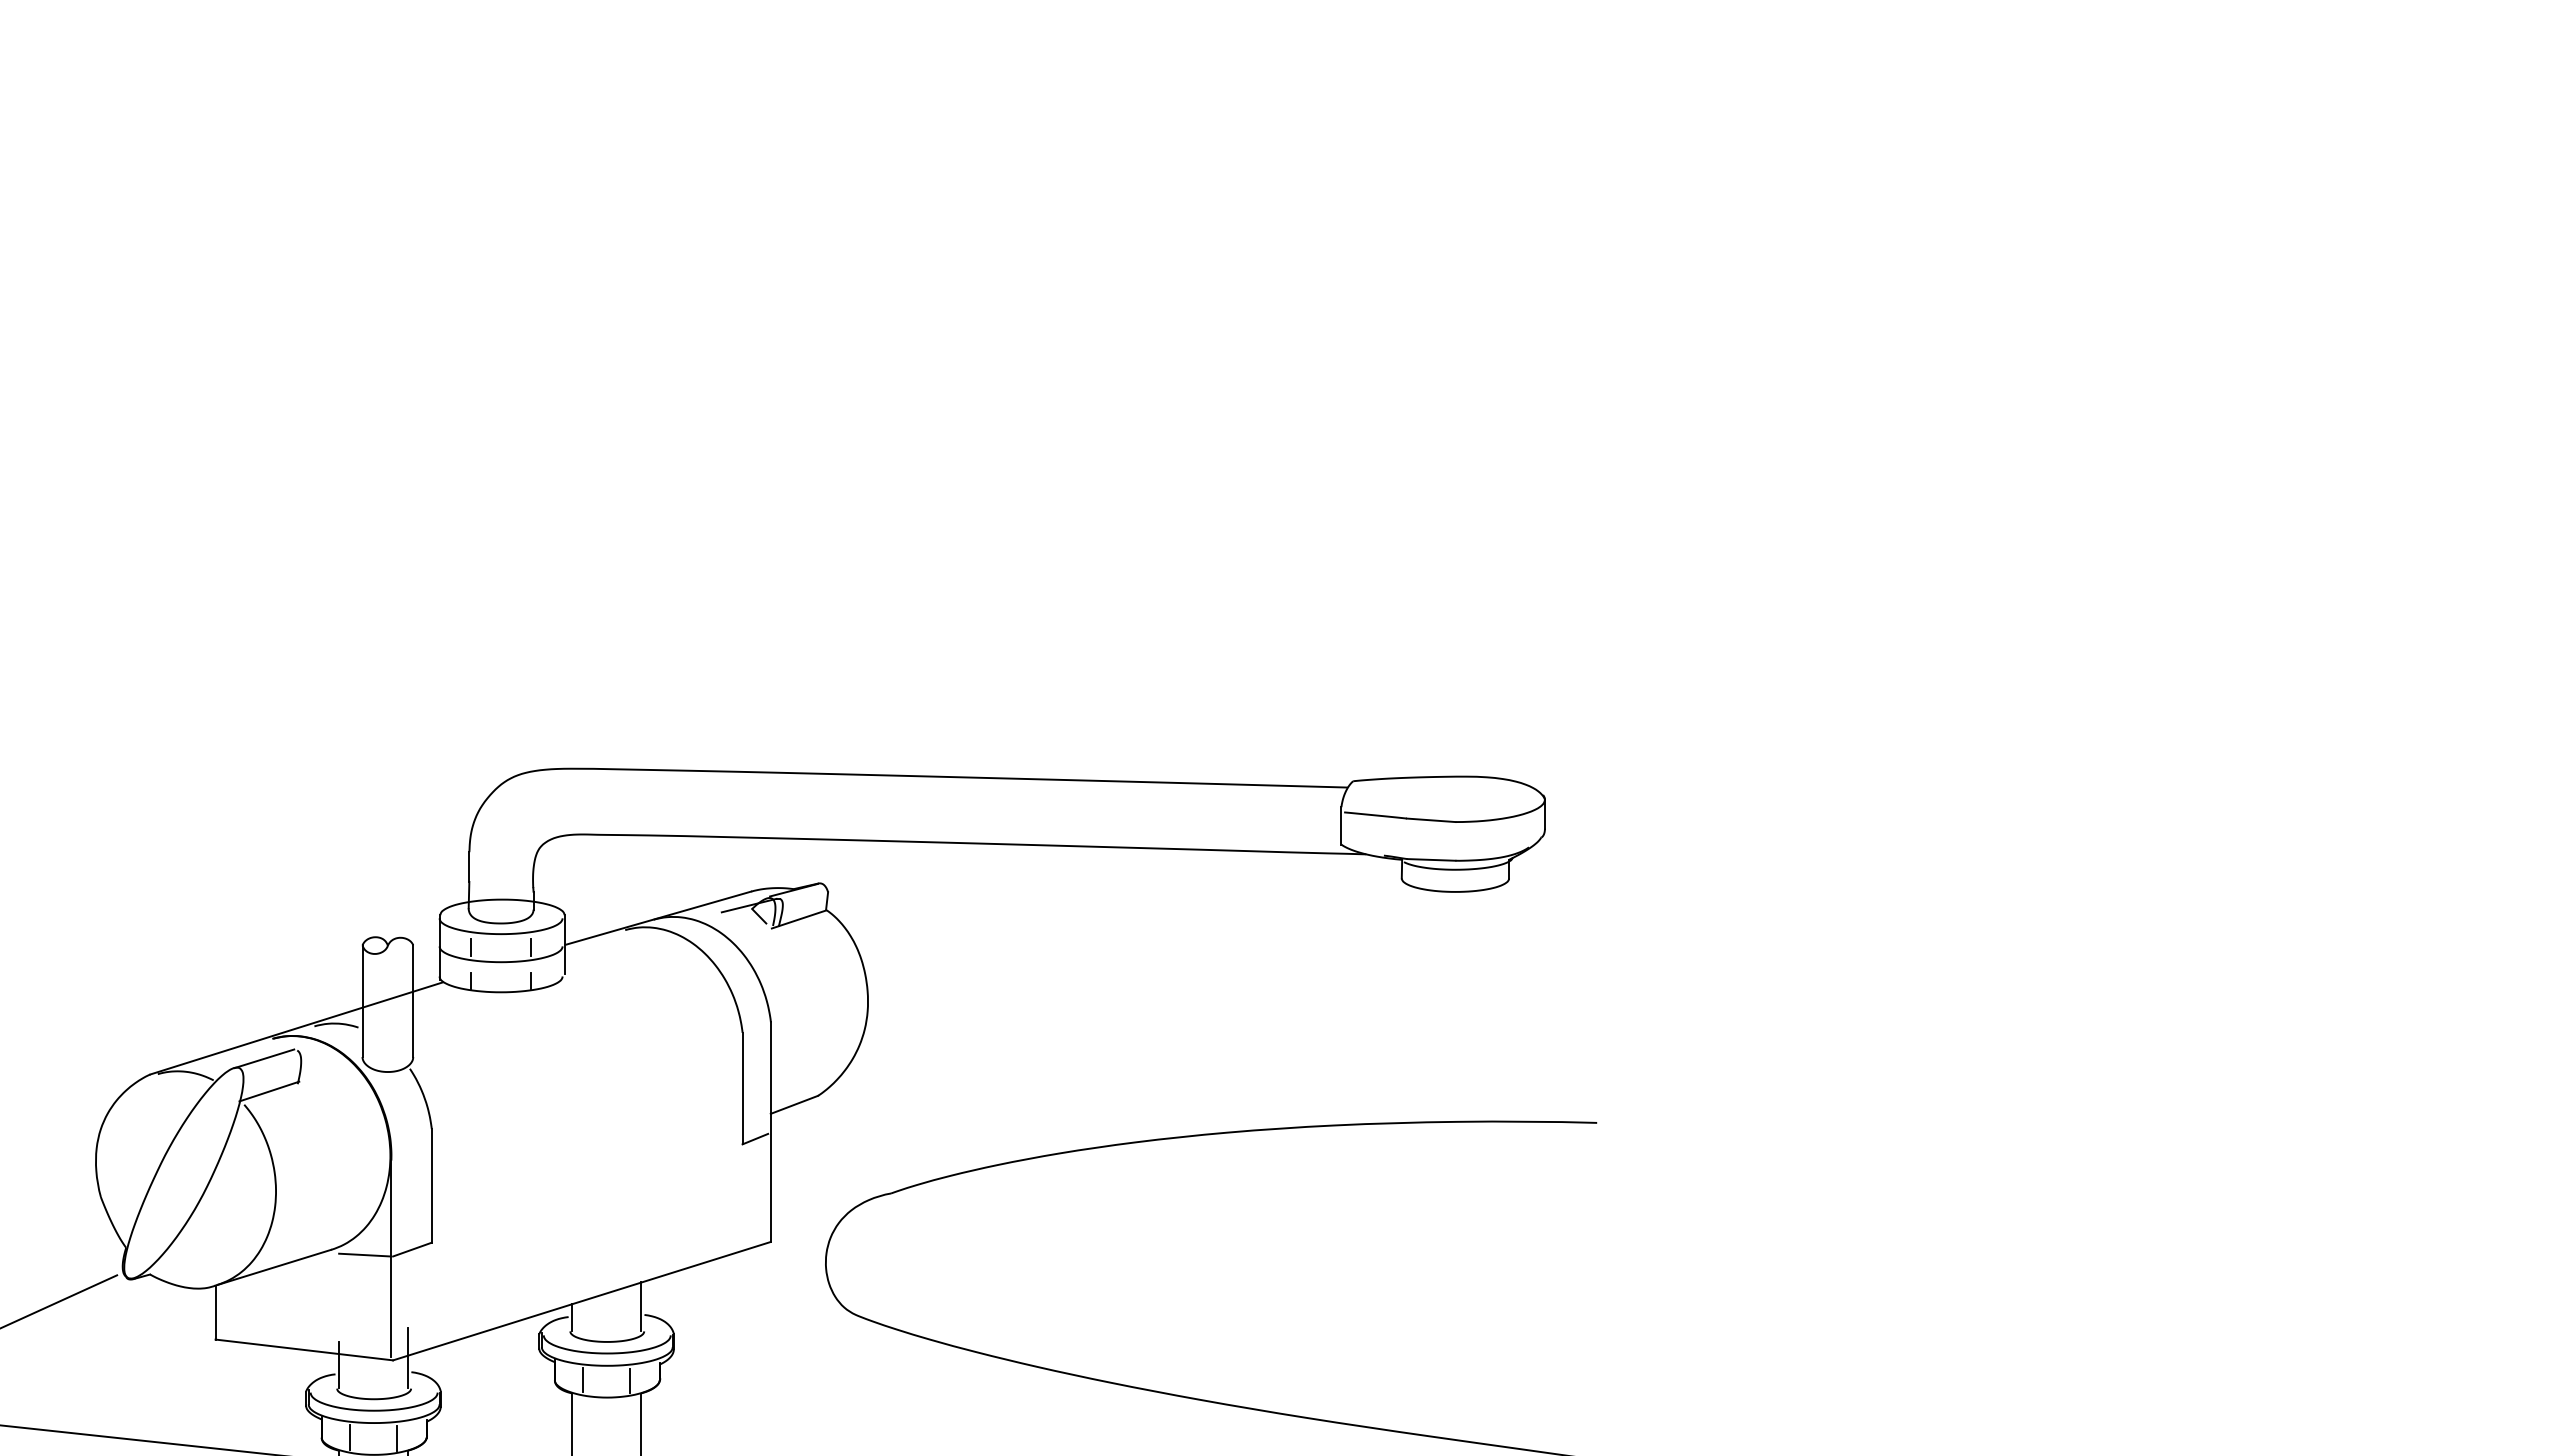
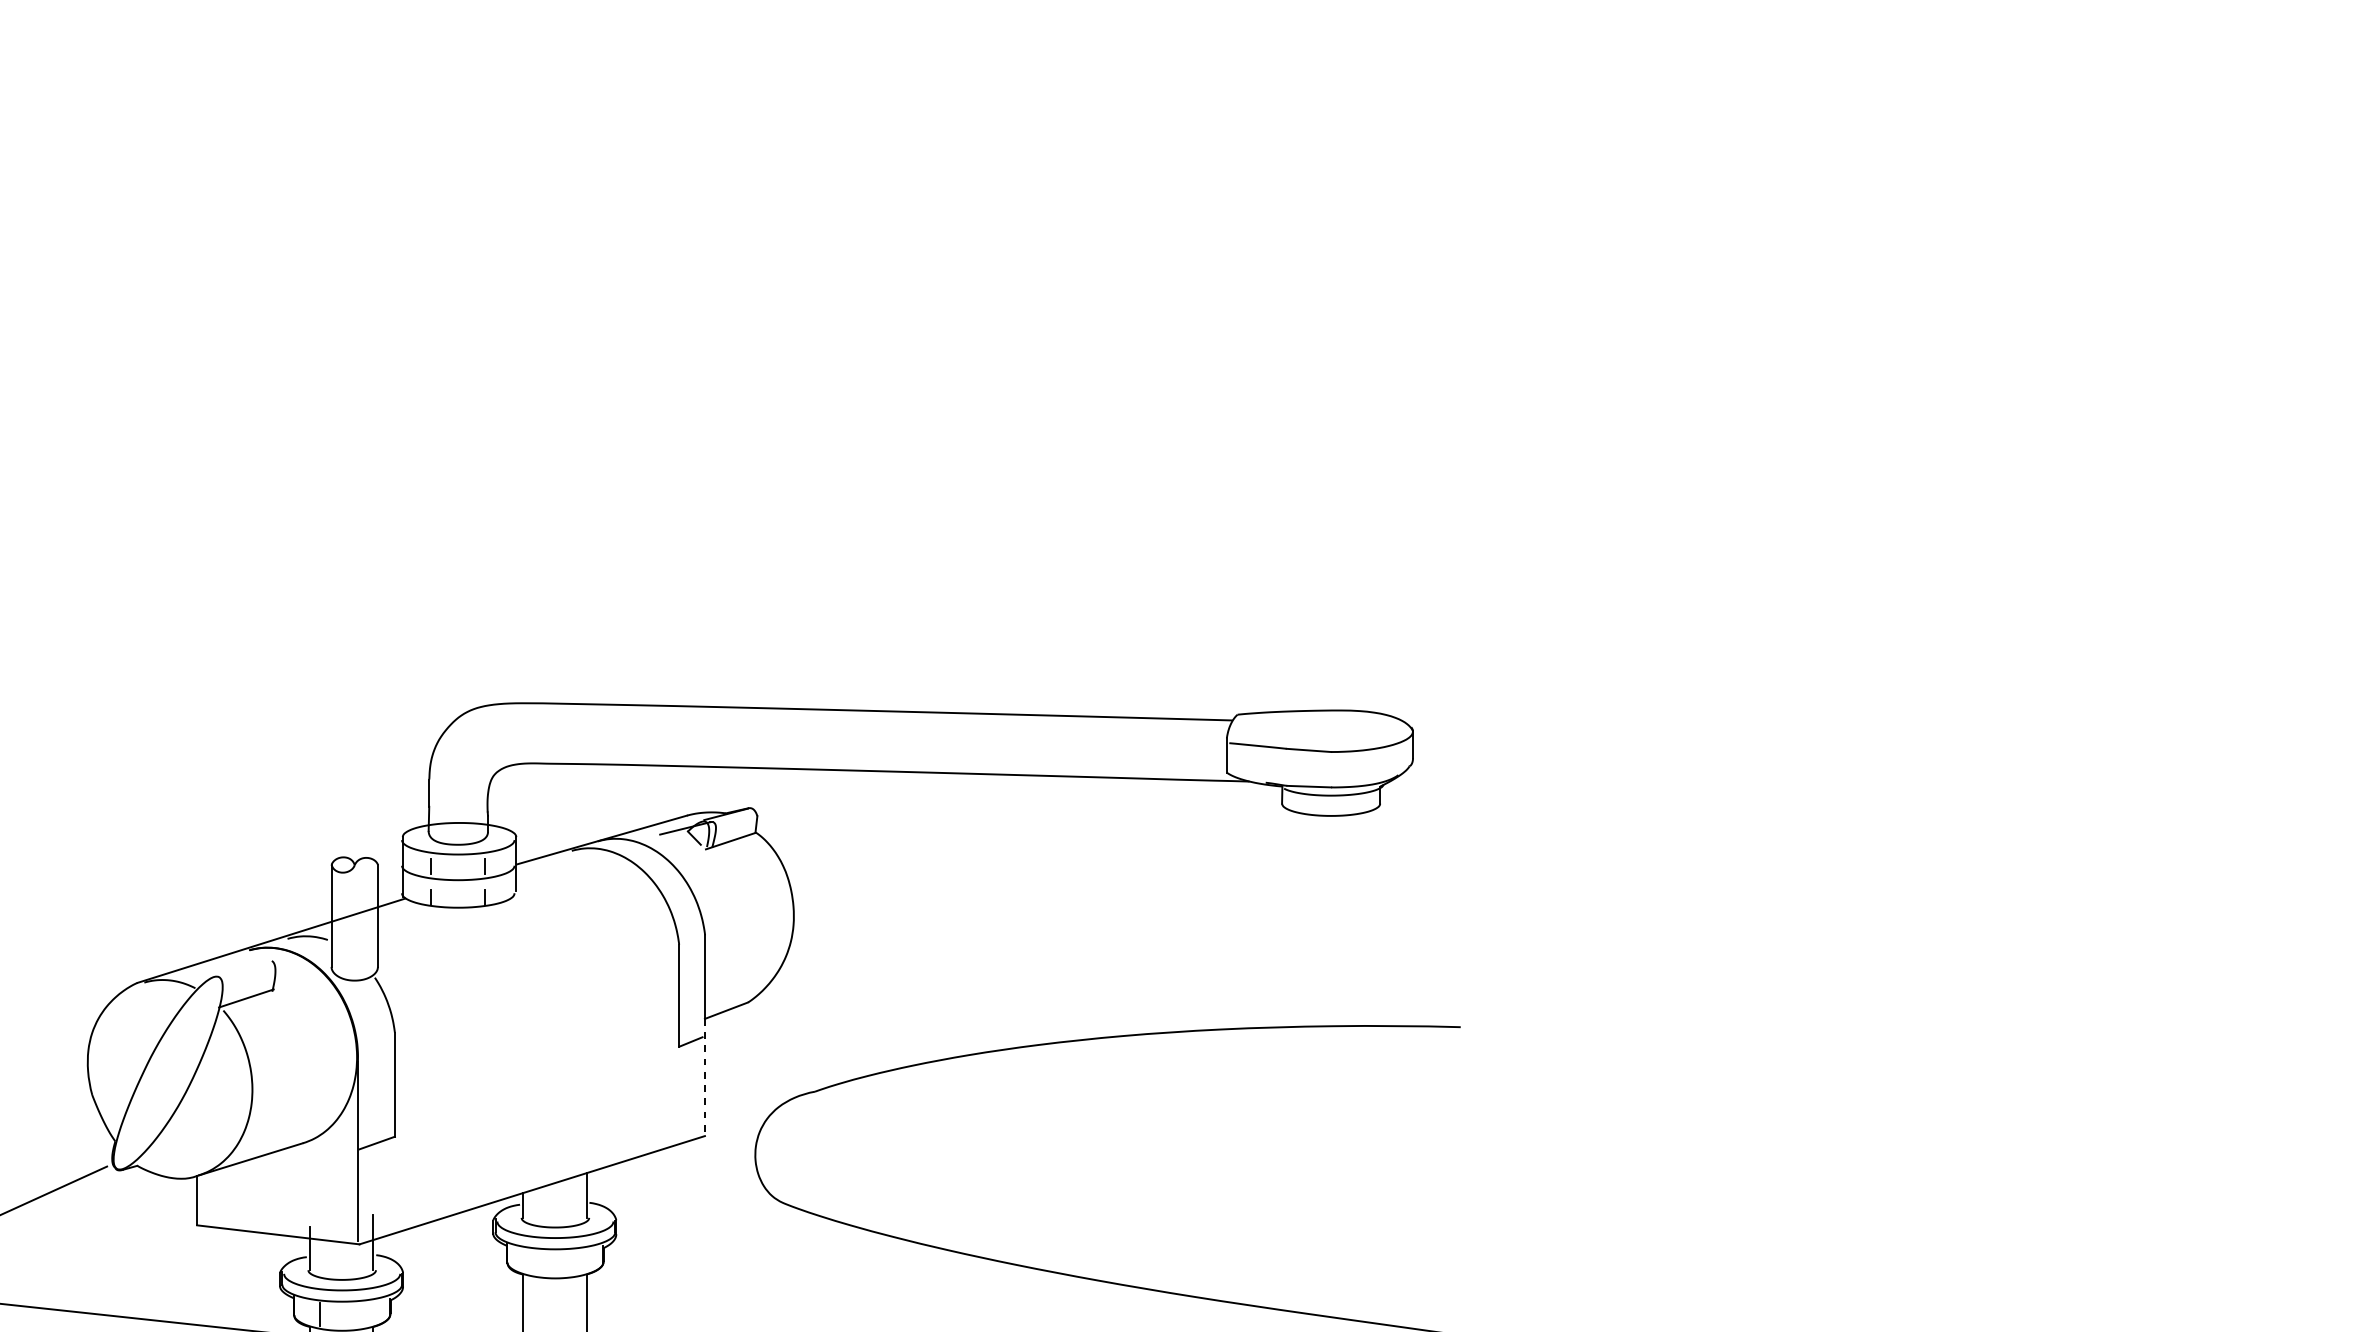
line: (264, 1058) -> (241, 968), removed
line: (770, 1178) -> (704, 1078), solid -> dashed
line: (364, 1254) -> (333, 1147), removed
line: (582, 1379) -> (532, 1261), removed
line: (630, 1380) -> (576, 1262), removed
line: (397, 1437) -> (363, 1314), removed

